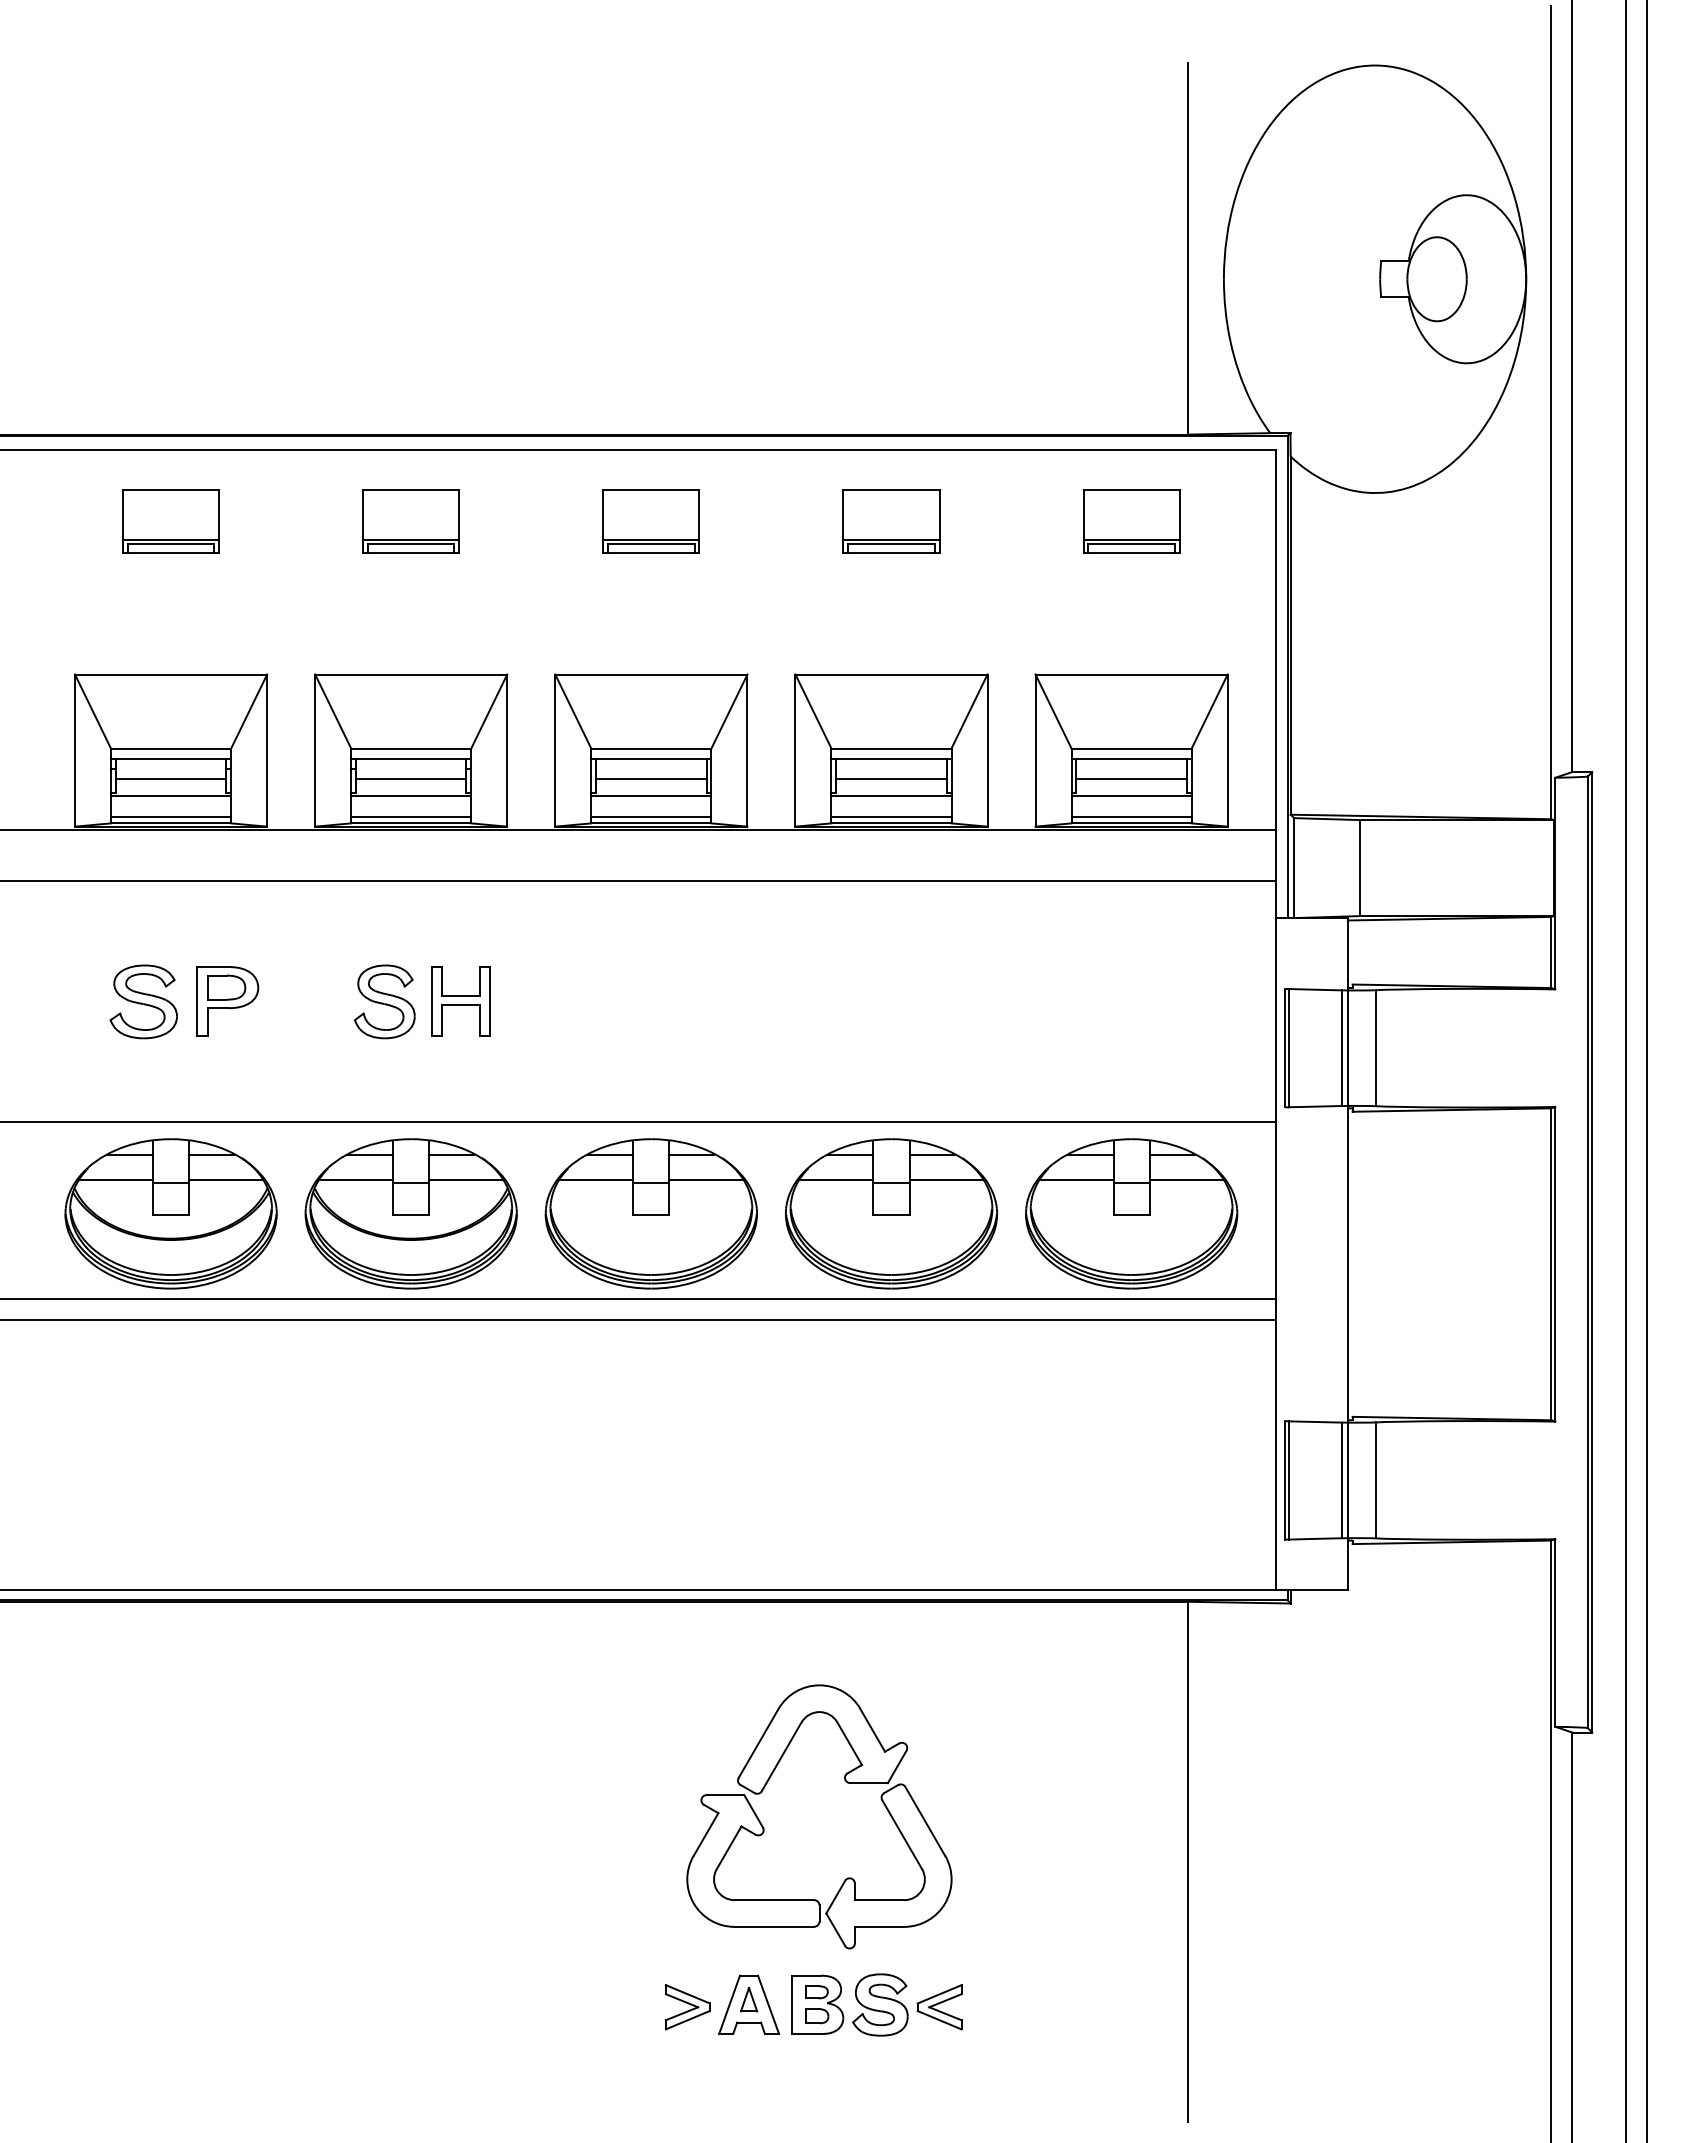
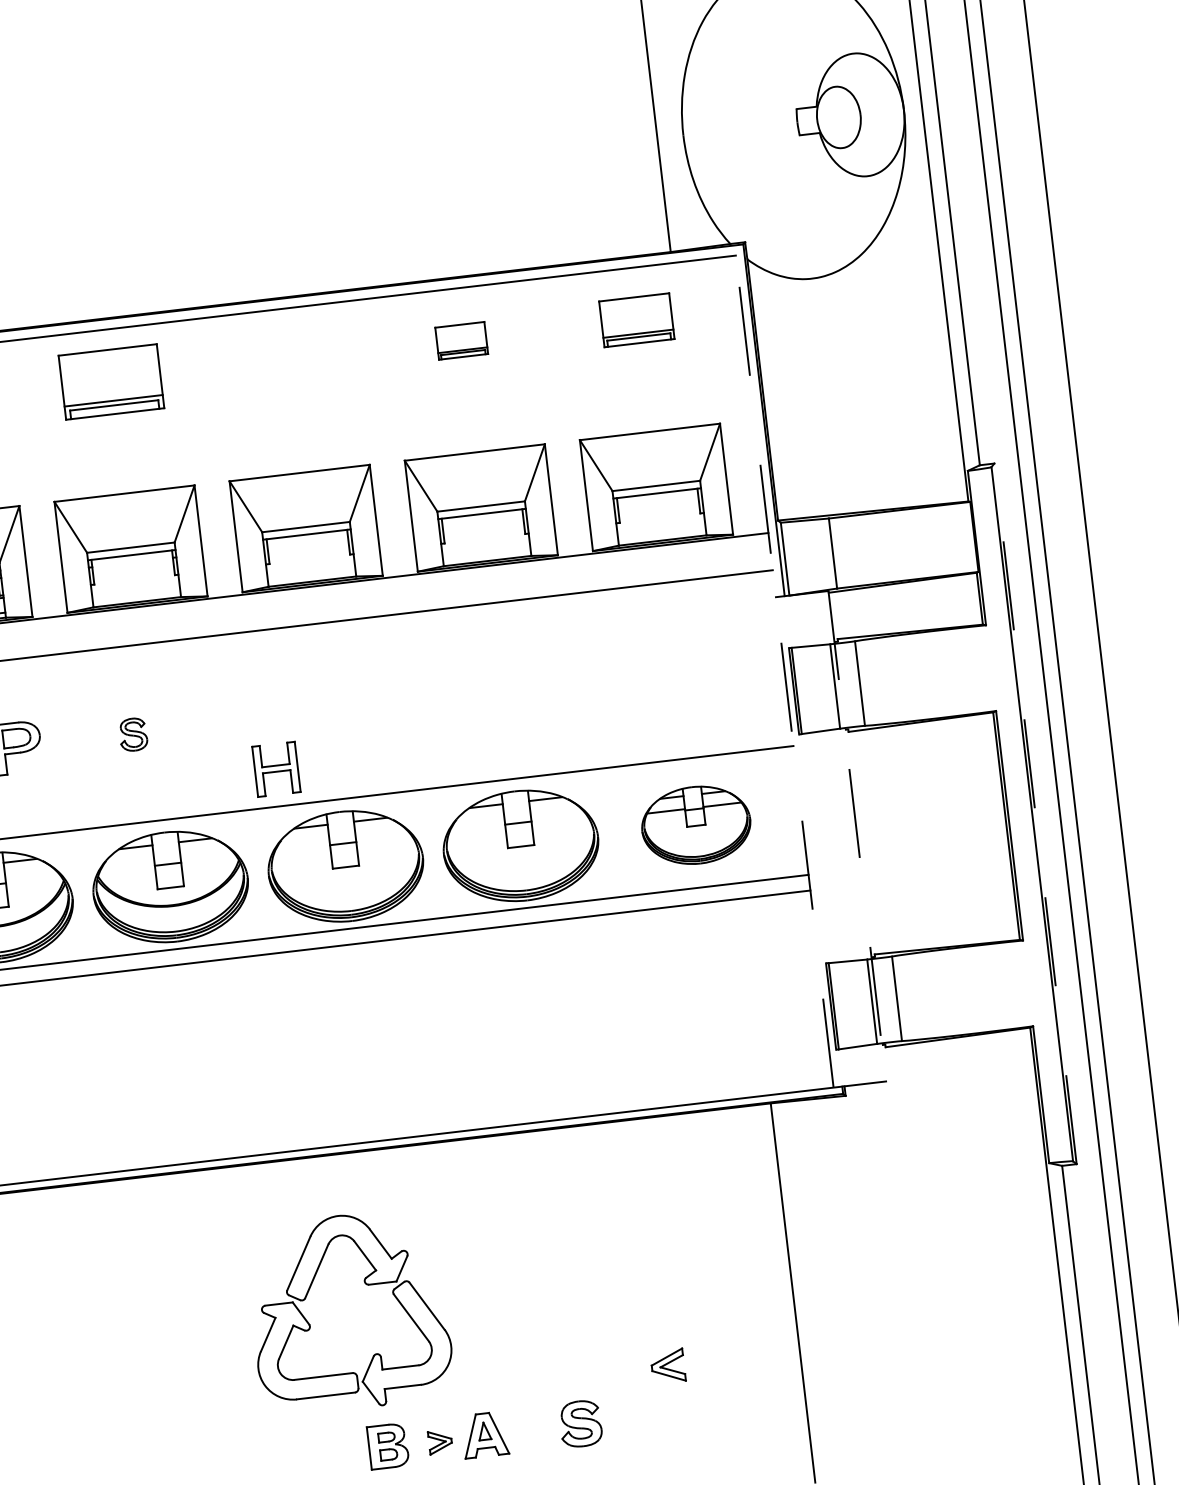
part: (410, 521) -> (110, 382), size x1.4
part: (650, 521) -> (285, 361), removed
part: (891, 521) -> (461, 340), size x0.7
line: (410, 779) -> (133, 570), removed
line: (651, 779) -> (308, 549), removed
line: (891, 779) -> (483, 529), removed
line: (1131, 779) -> (658, 508), removed
line: (411, 796) -> (135, 582), removed
line: (651, 796) -> (310, 562), removed
line: (891, 796) -> (485, 541), removed
line: (1131, 796) -> (660, 520), removed
line: (411, 816) -> (136, 597), removed
line: (651, 816) -> (311, 576), removed
line: (891, 816) -> (487, 556), removed
line: (1131, 816) -> (662, 535), removed
part: (384, 1001) -> (133, 734), size x0.6
part: (460, 1001) -> (276, 769), moved
line: (1275, 1019) -> (784, 671), solid -> dashed
line: (225, 1180) -> (32, 878), removed
line: (356, 1180) -> (127, 867), removed
line: (465, 1180) -> (207, 858), removed
line: (596, 1180) -> (303, 846), removed
line: (706, 1180) -> (383, 837), removed
line: (836, 1180) -> (478, 826), removed
line: (946, 1180) -> (558, 816), removed
part: (1131, 1213) -> (696, 825), size x0.7
line: (1592, 1251) -> (1035, 813), solid -> dashed
line: (1347, 1254) -> (857, 836), solid -> dashed
part: (847, 1783) -> (367, 1285), moved
part: (817, 2004) -> (388, 1446), moved
part: (687, 2007) -> (440, 1442), size x0.7
part: (939, 2007) -> (668, 1366), moved

